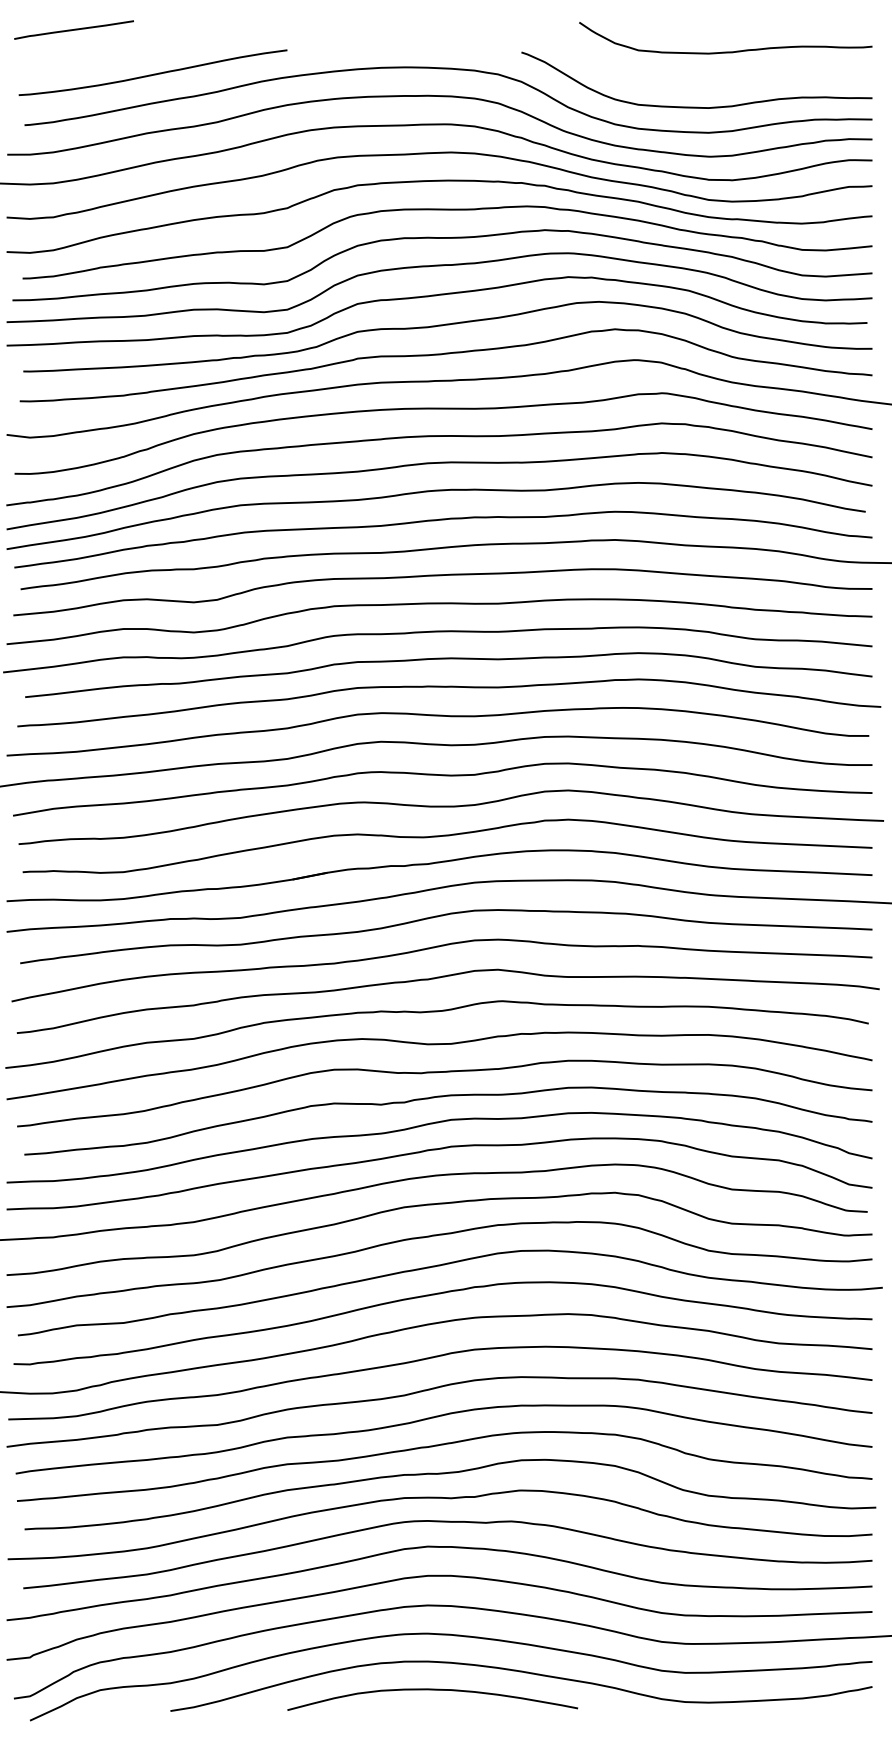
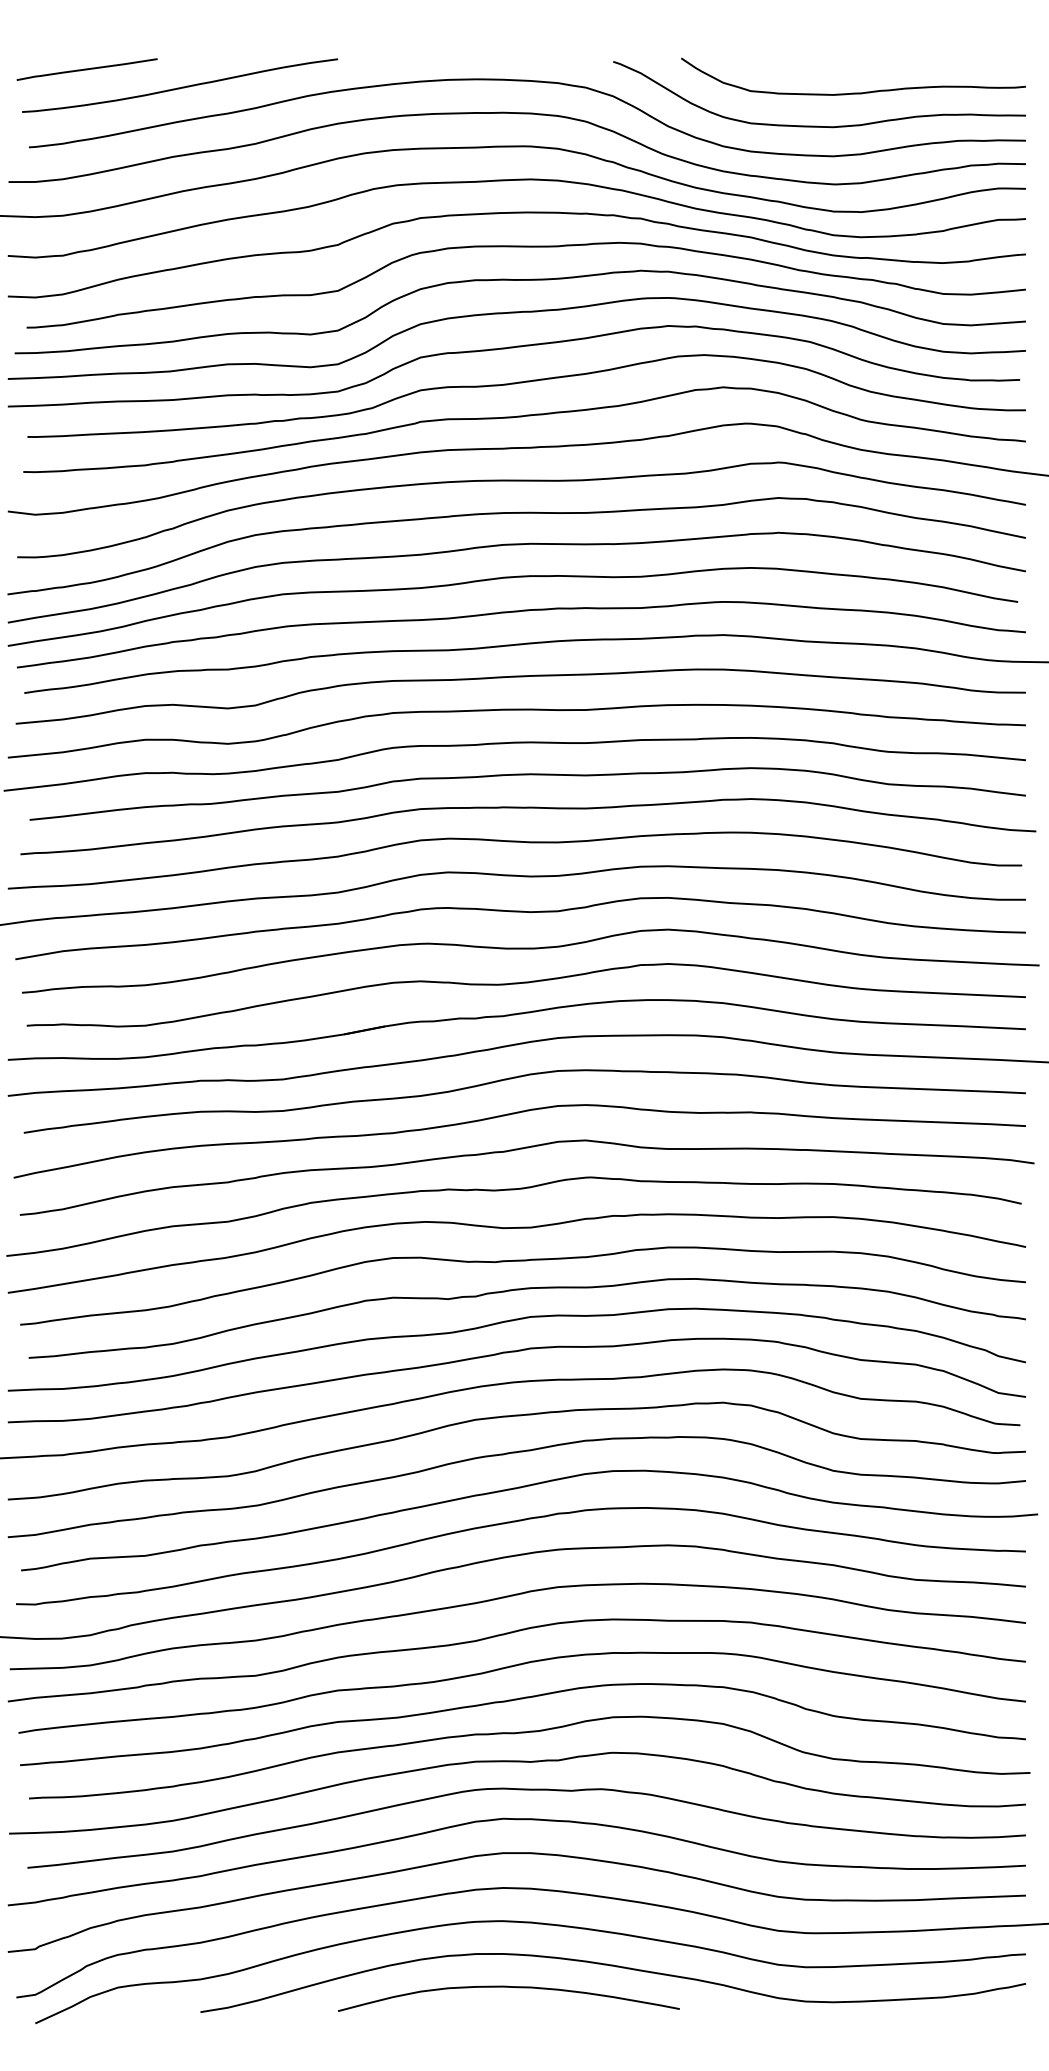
line: (73, 29) -> (86, 68), moved
curve: (725, 51) -> (853, 92), moved

